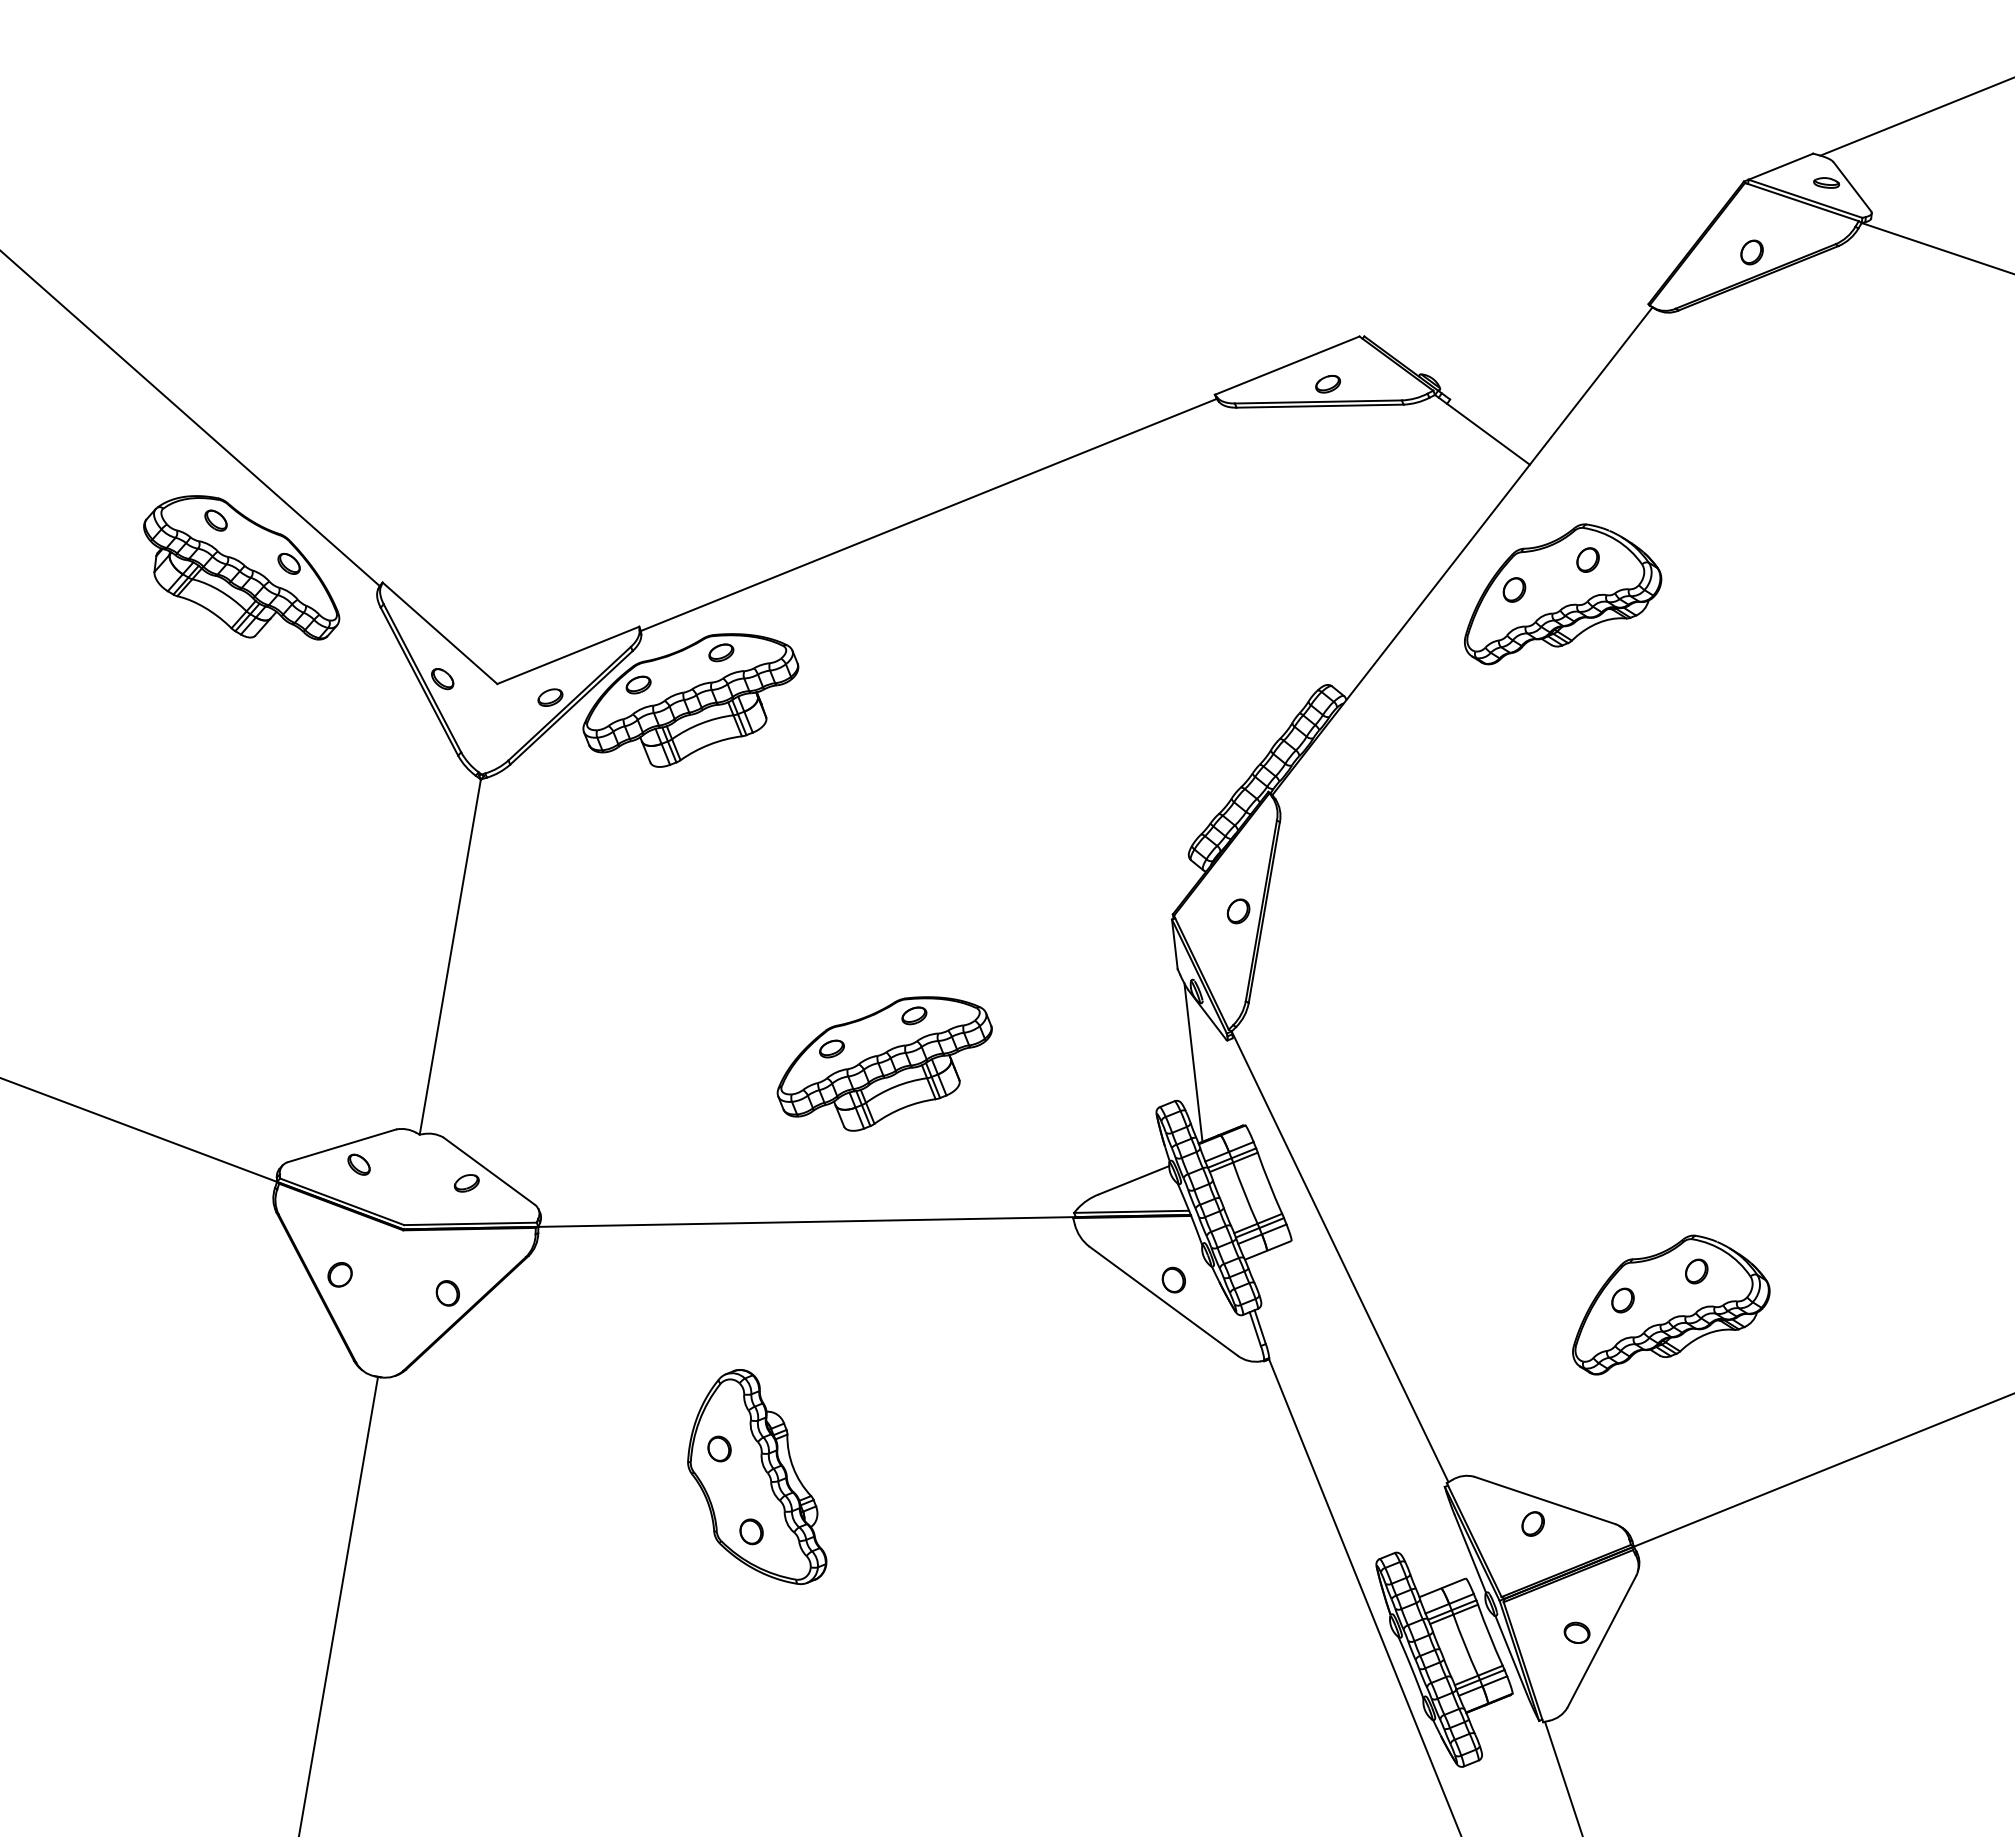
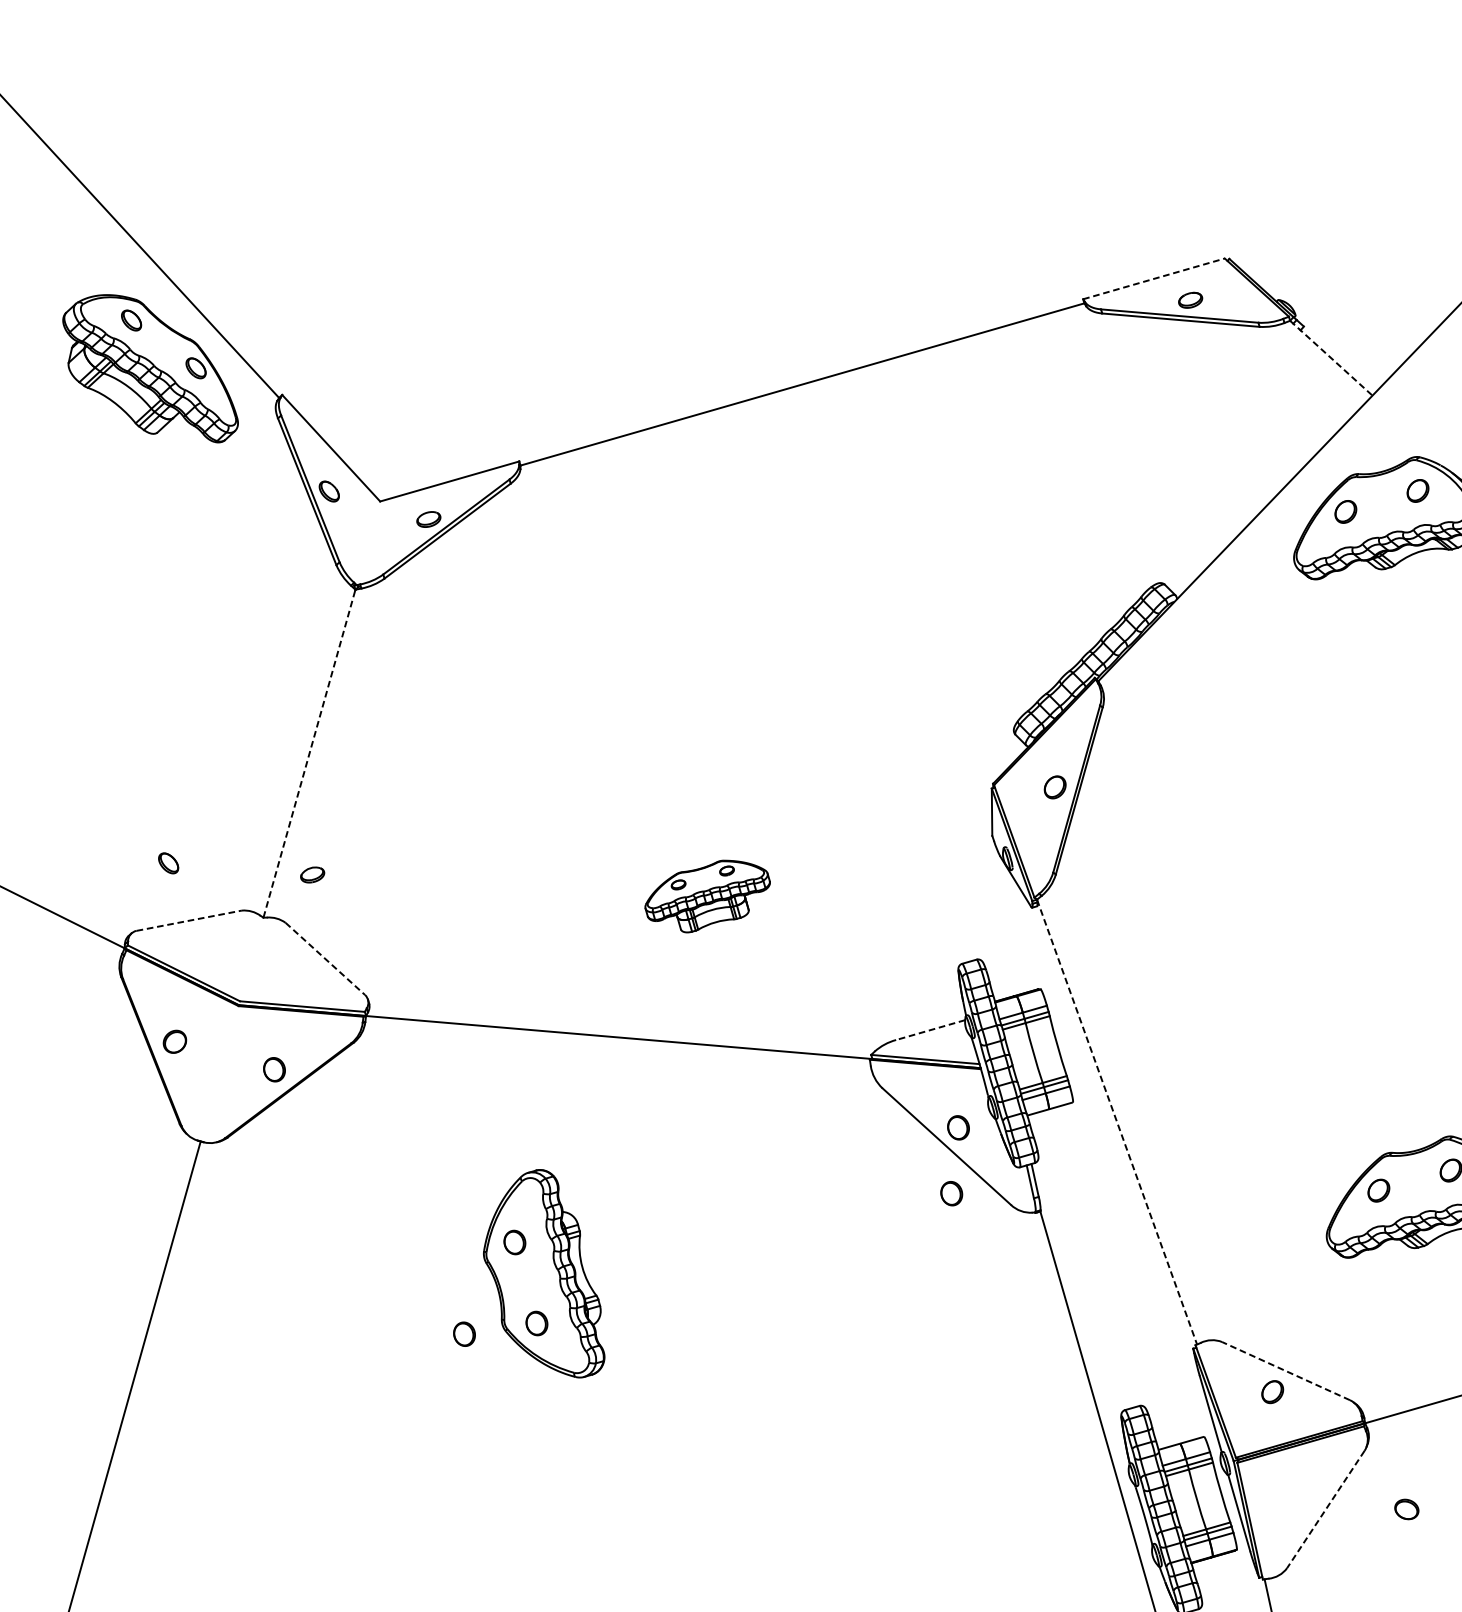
line: (1287, 365) -> (1154, 278), solid -> dashed
line: (1482, 429) -> (1331, 357), solid -> dashed
part: (690, 700) -> (560, 535), removed
line: (450, 956) -> (309, 753), solid -> dashed
line: (1193, 1062) -> (998, 925), removed
part: (884, 1063) -> (707, 896), size x0.6
line: (341, 1145) -> (188, 920), solid -> dashed
part: (358, 1164) -> (168, 863), moved
line: (489, 1171) -> (325, 959), solid -> dashed
line: (1133, 1180) -> (930, 1030), solid -> dashed
part: (466, 1183) -> (312, 875), moved
line: (1340, 1257) -> (1117, 1122), solid -> dashed
part: (1173, 1349) -> (951, 1193), added
line: (1544, 1500) -> (1285, 1371), solid -> dashed
part: (676, 1550) -> (464, 1333), added
part: (1576, 1632) -> (1406, 1509), moved
line: (1601, 1642) -> (1325, 1510), solid -> dashed

